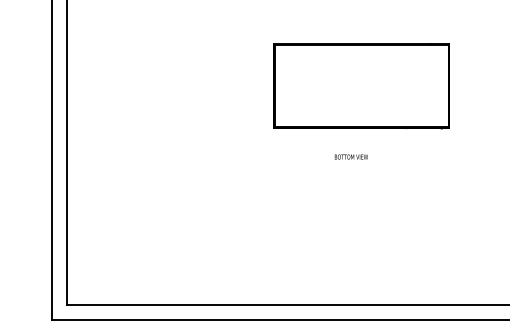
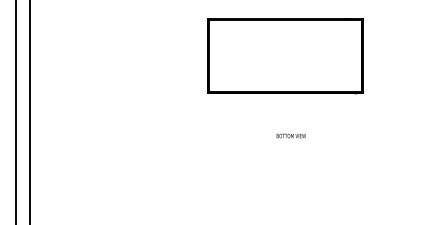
part: (361, 86) -> (285, 56), moved
text: (350, 156) -> (290, 135), moved

